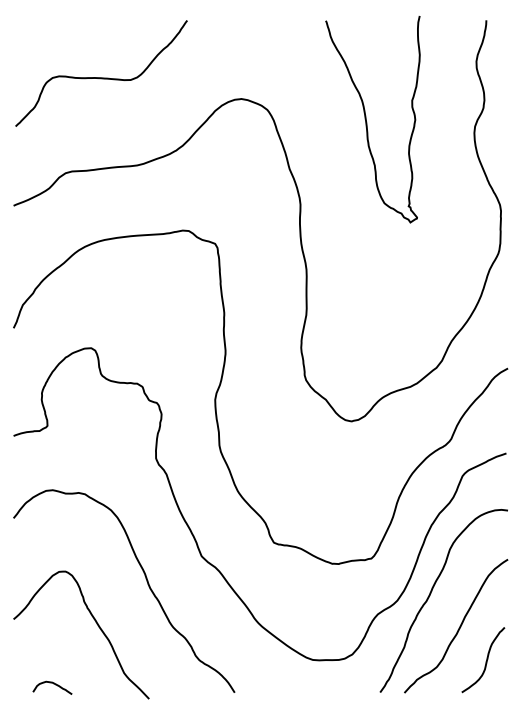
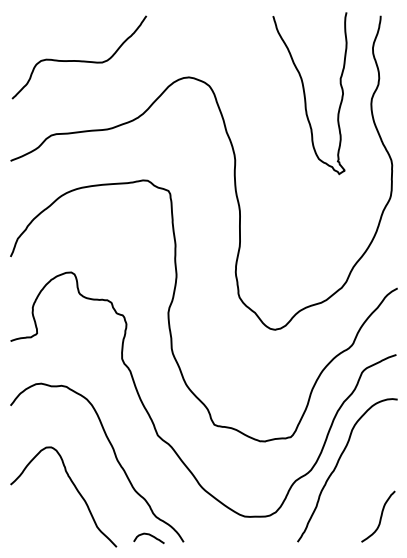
curve: (367, 119) -> (305, 93), moved
curve: (457, 627) -> (358, 491), removed
curve: (54, 685) -> (150, 536), moved

